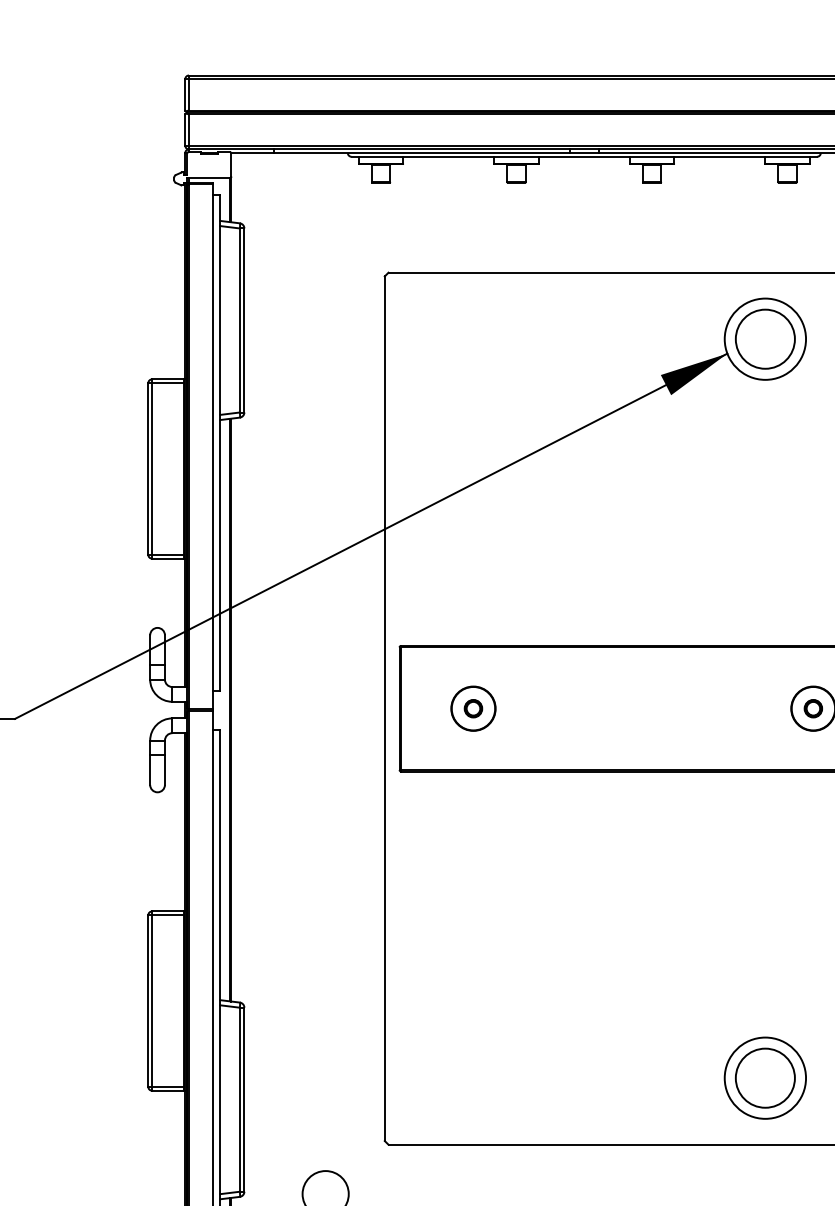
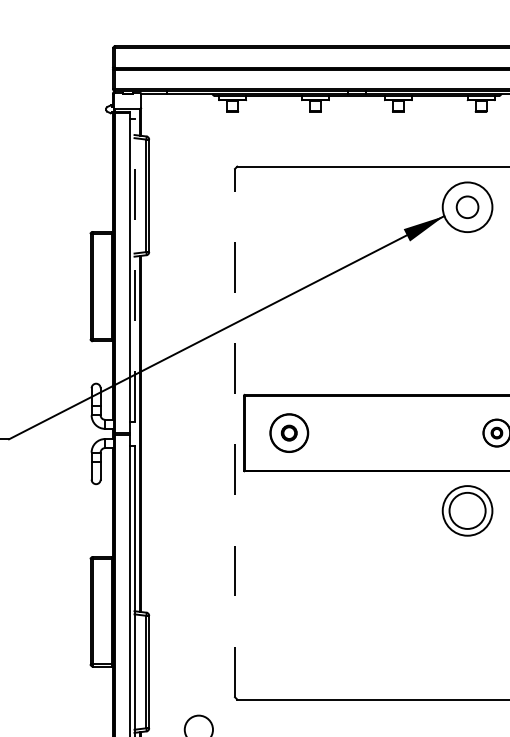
circle: (765, 339) -> (467, 207), size x0.6
line: (220, 442) -> (134, 270), solid -> dashed
line: (385, 707) -> (235, 432), solid -> dashed
part: (472, 707) -> (288, 432), size x1.4
part: (765, 1077) -> (467, 510), moved

